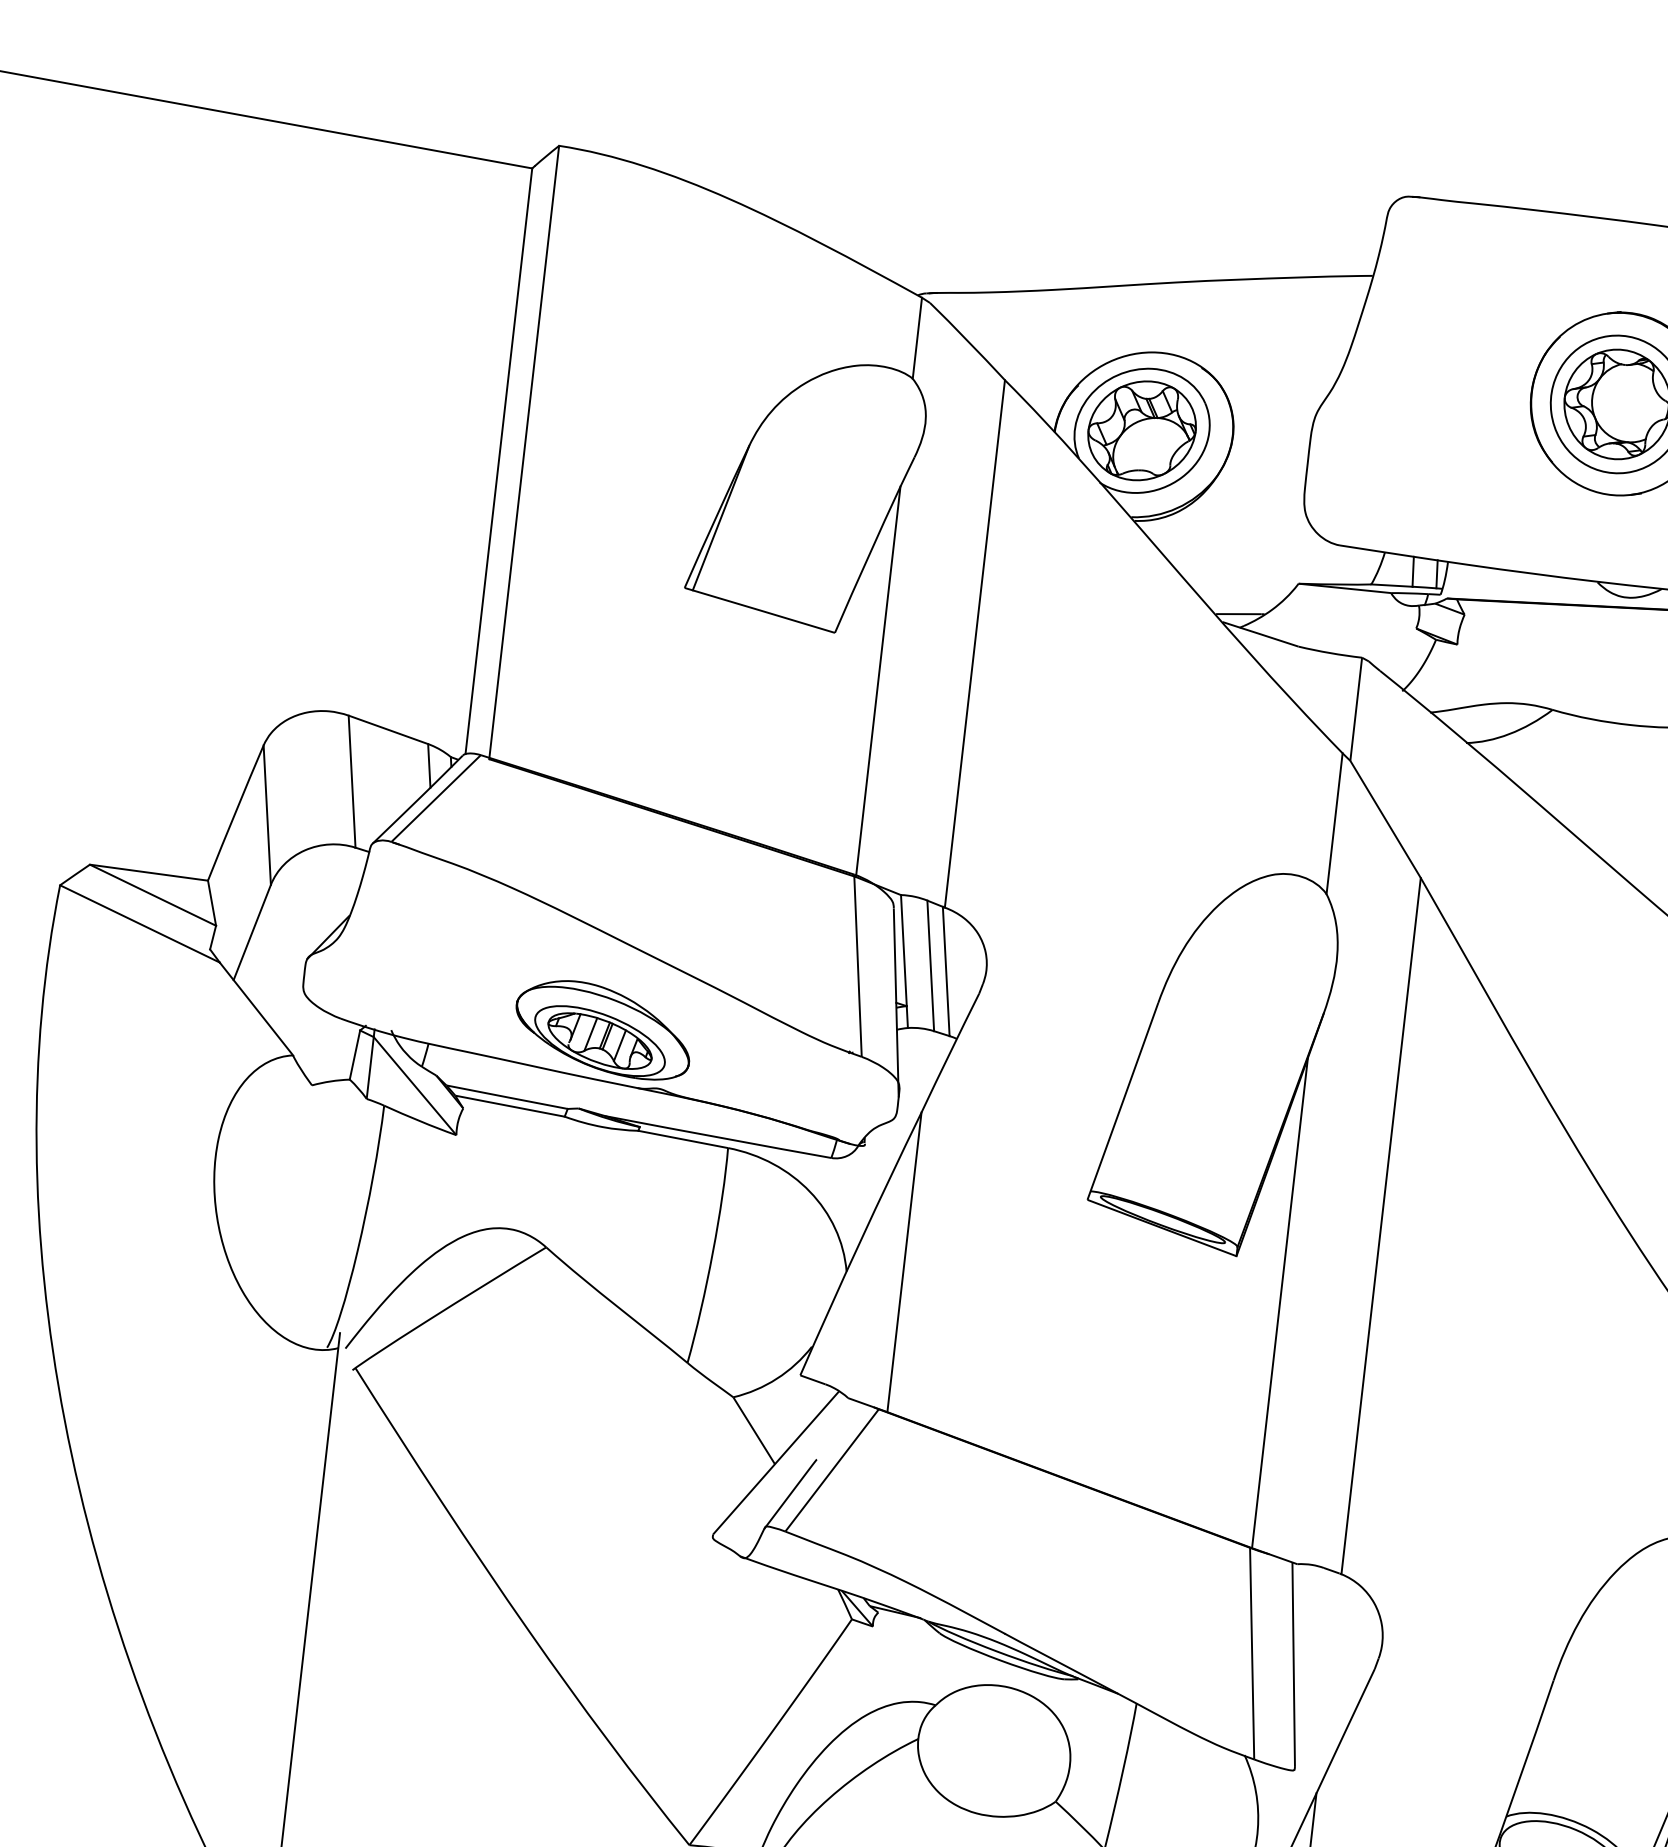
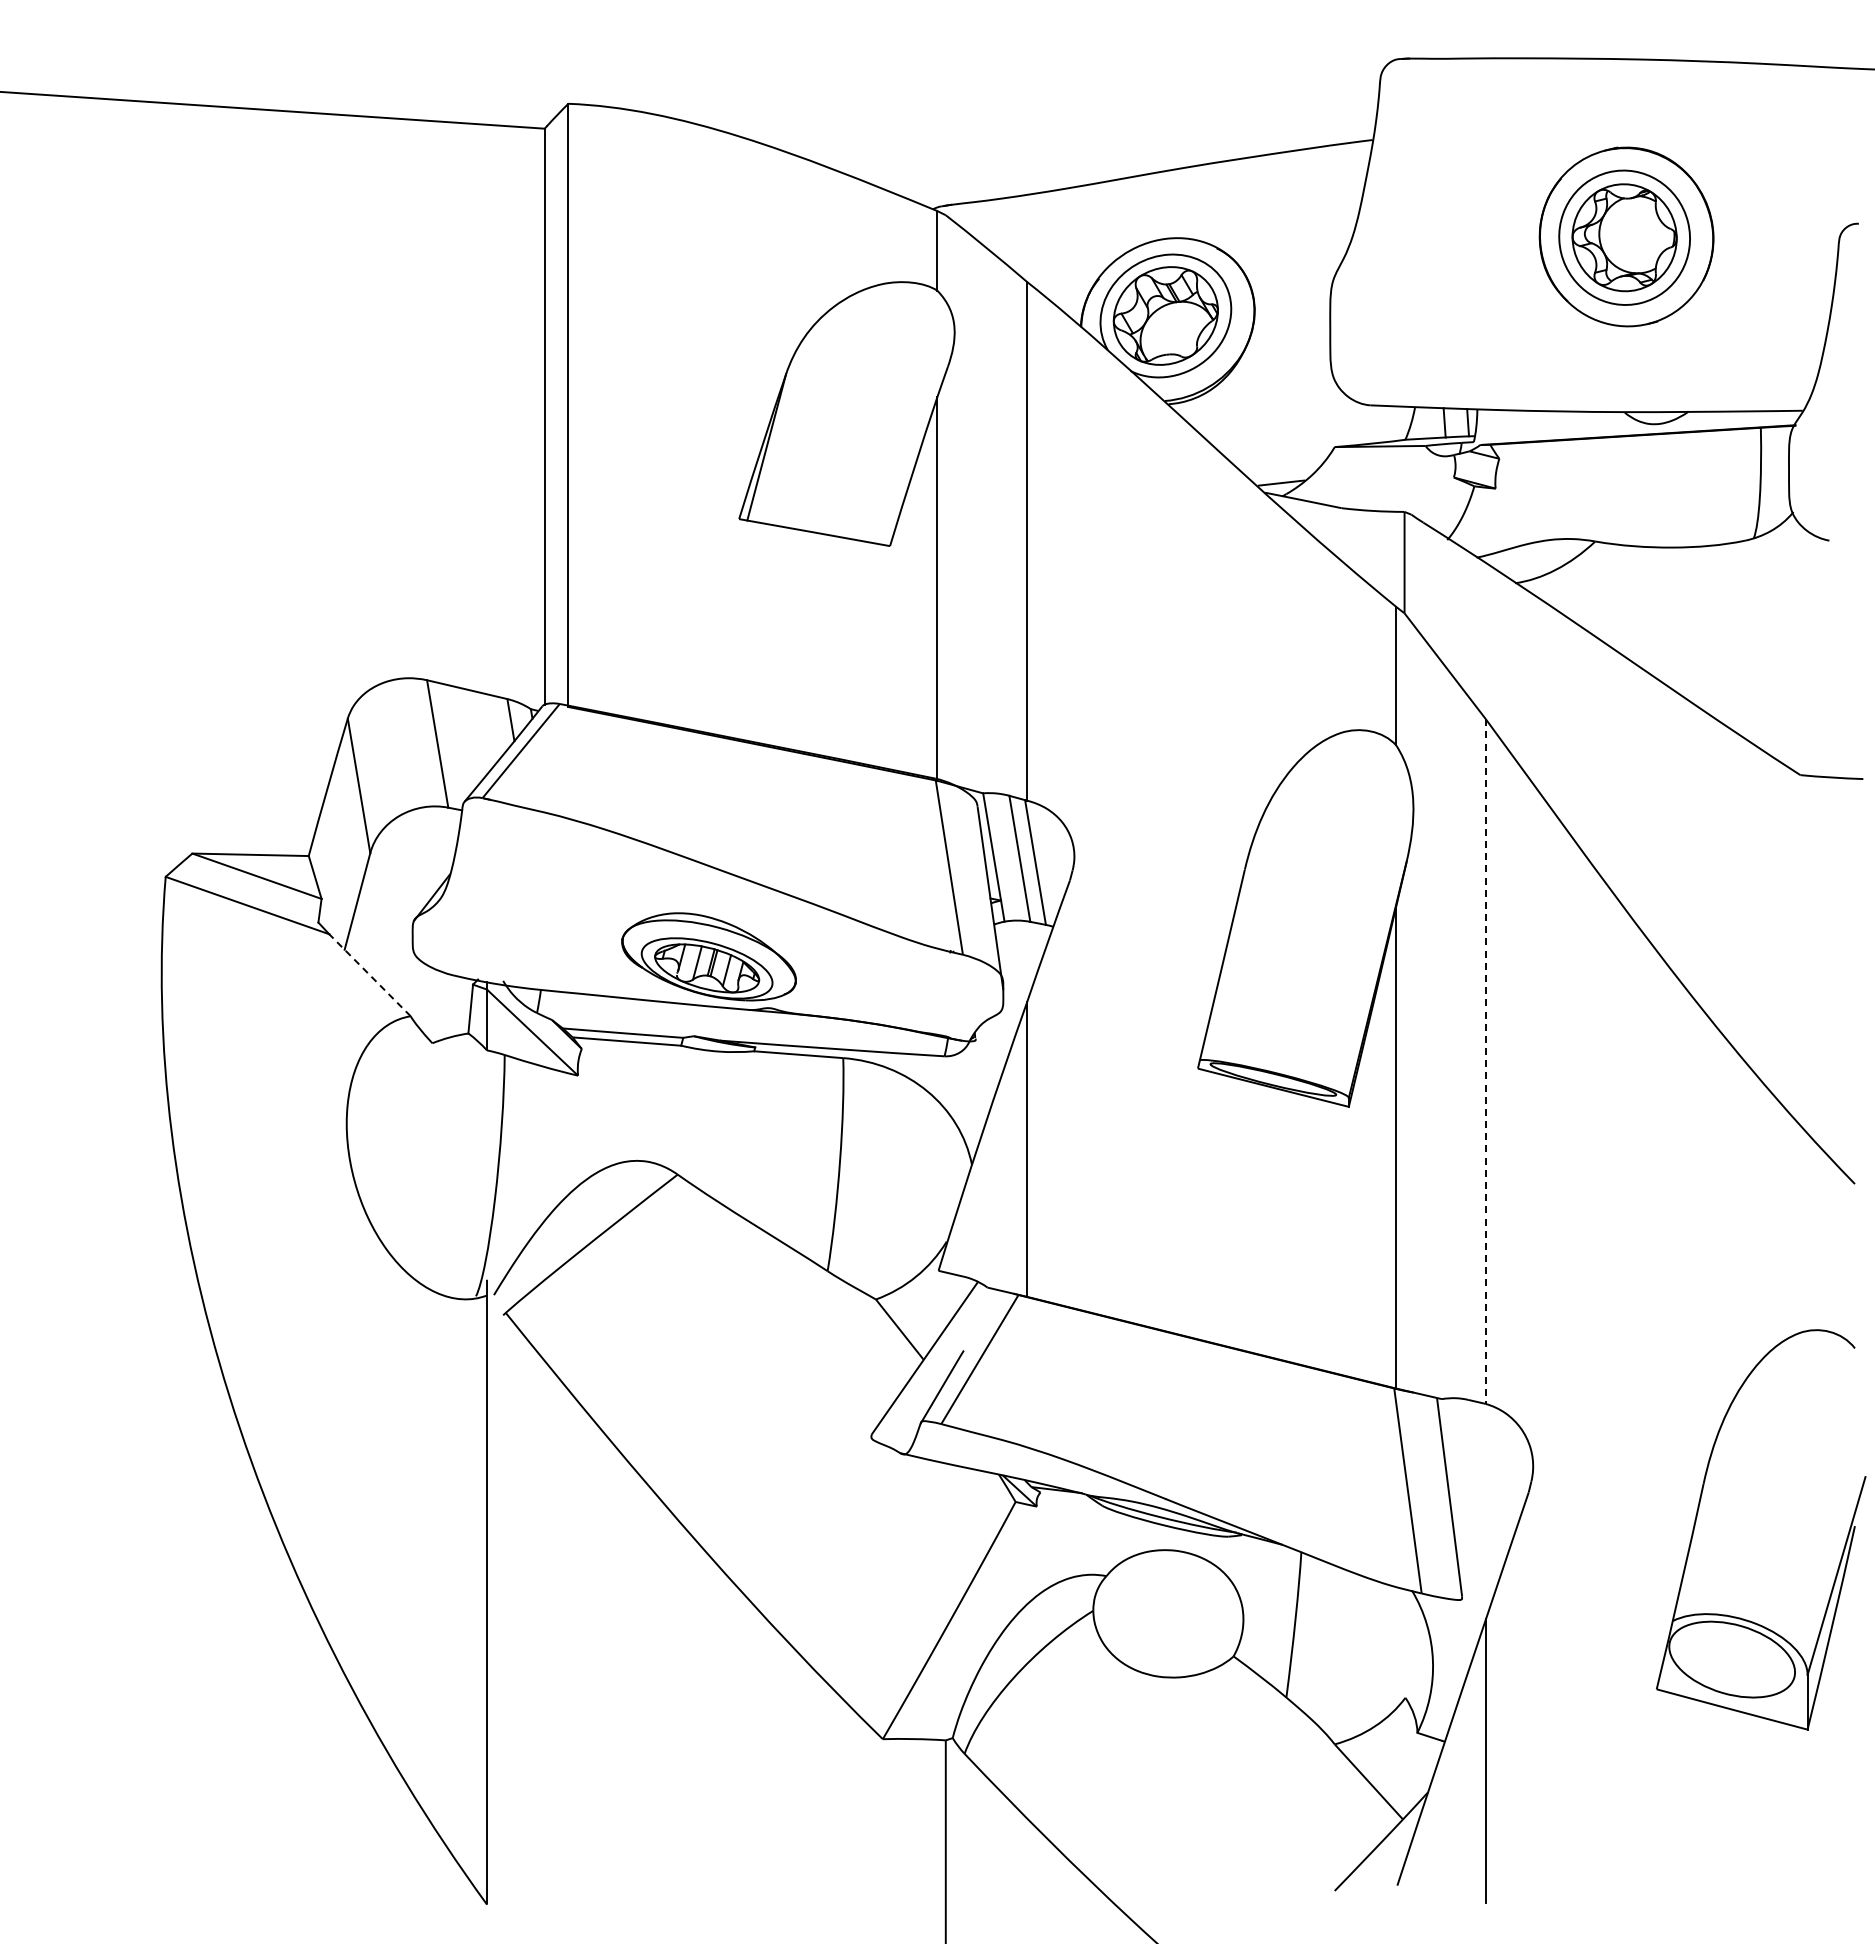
line: (255, 1009) -> (369, 975), solid -> dashed
line: (1380, 1226) -> (1485, 1062), solid -> dashed

